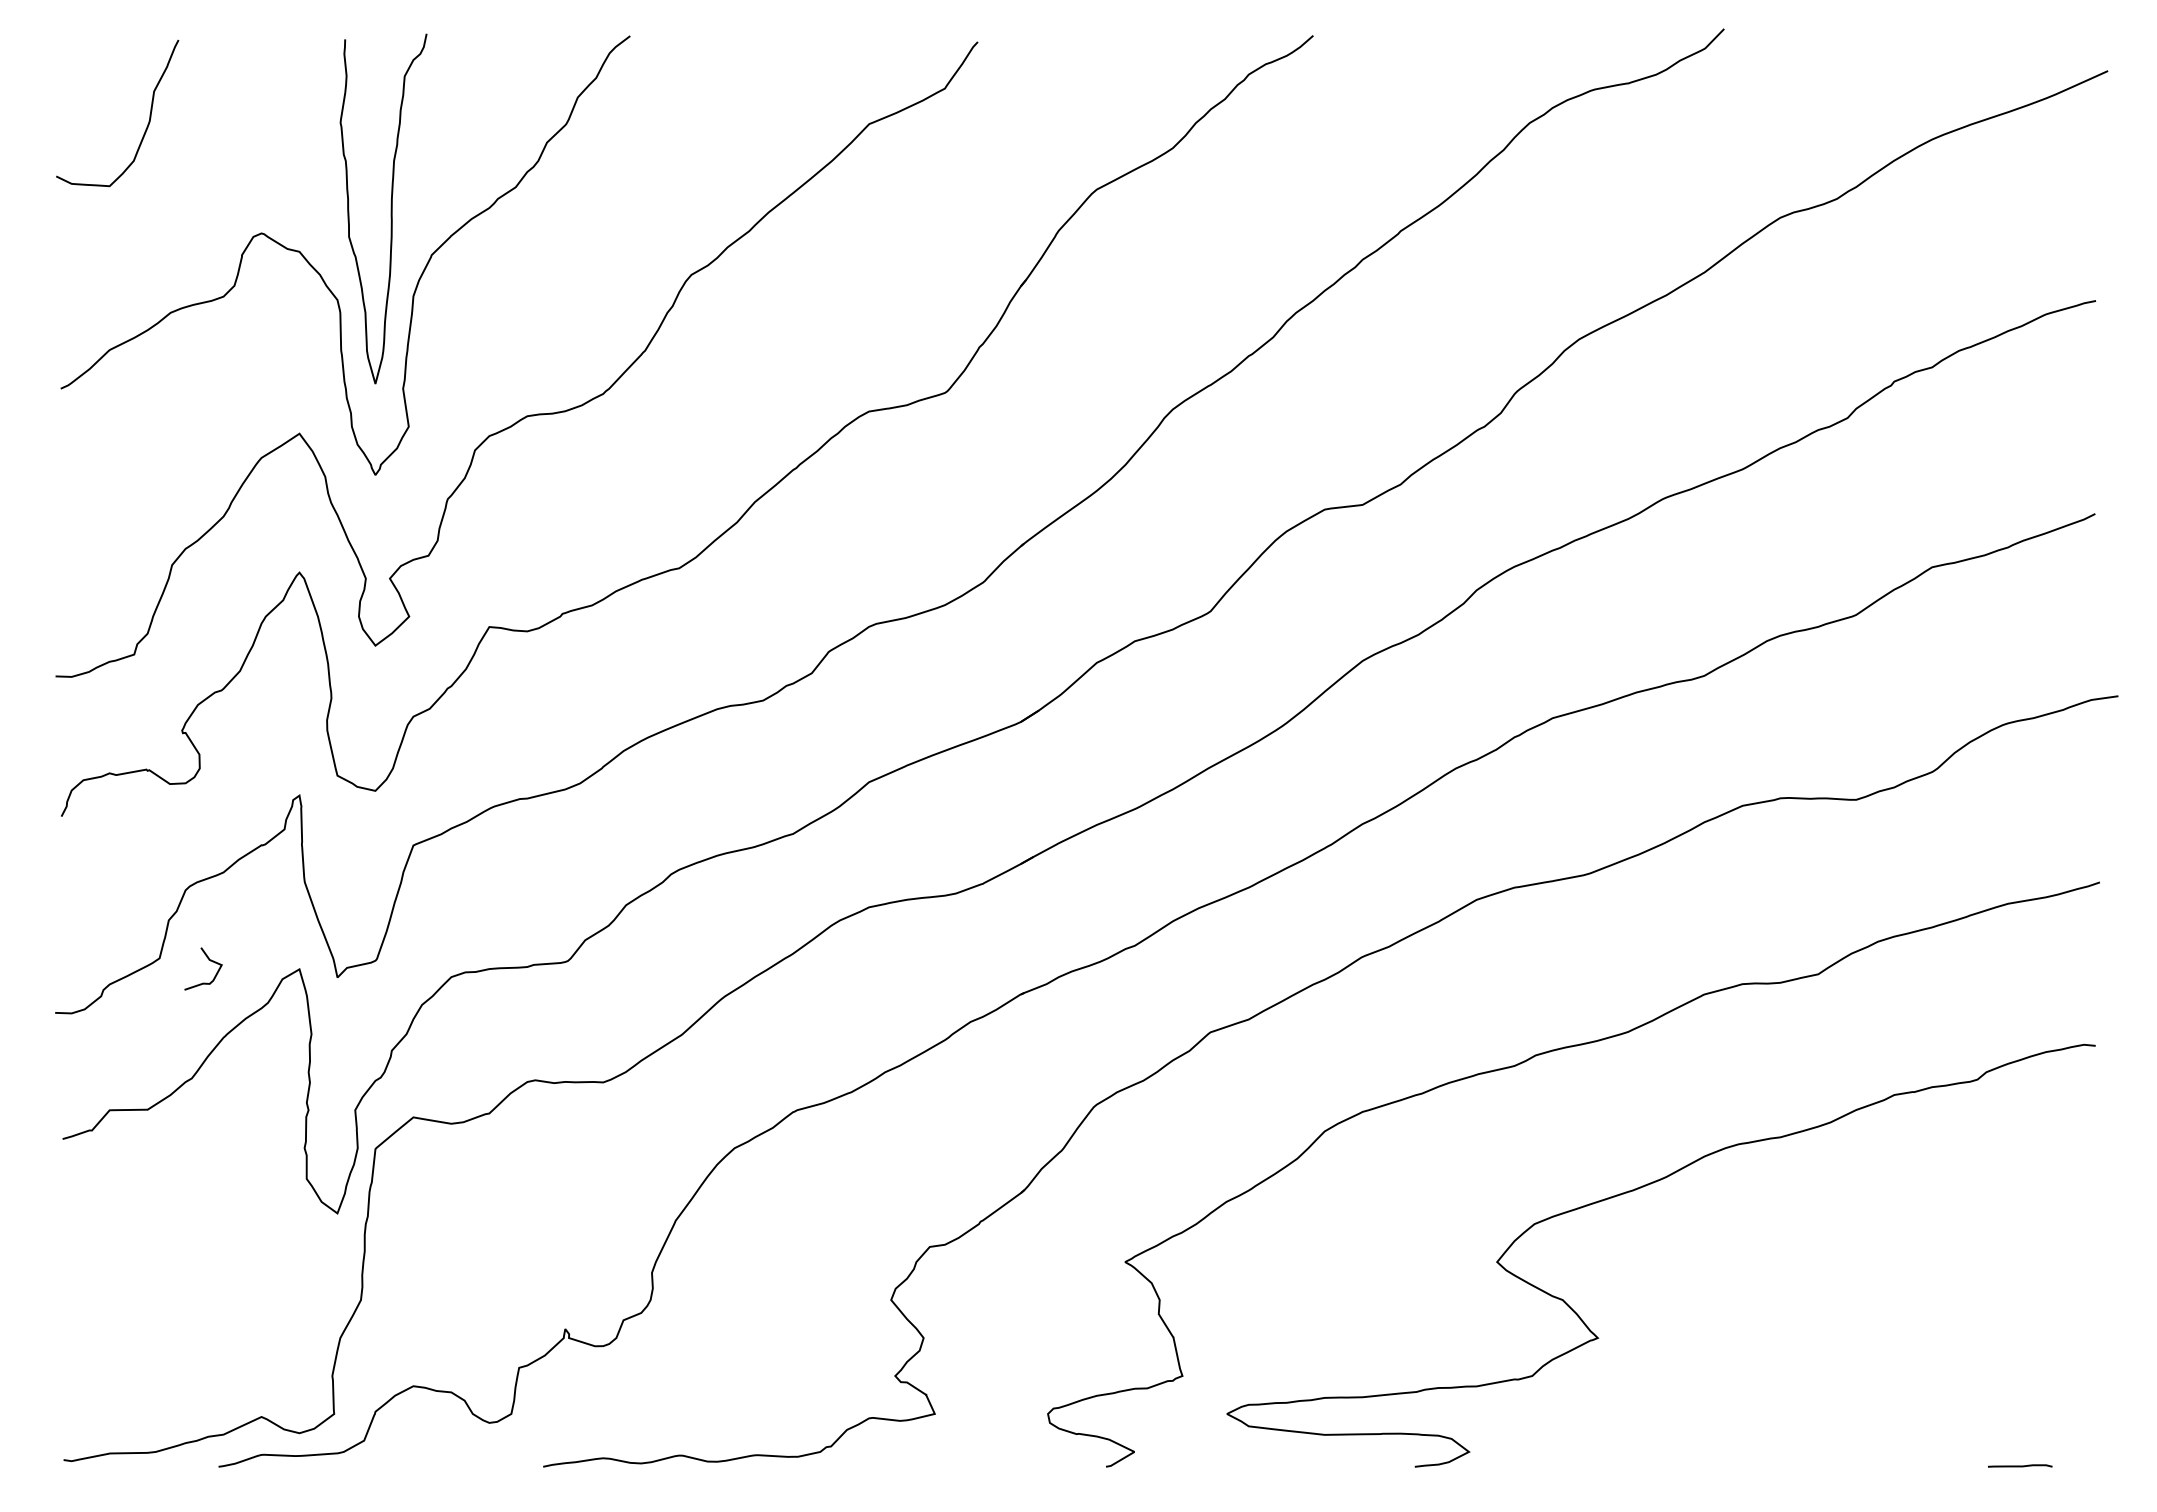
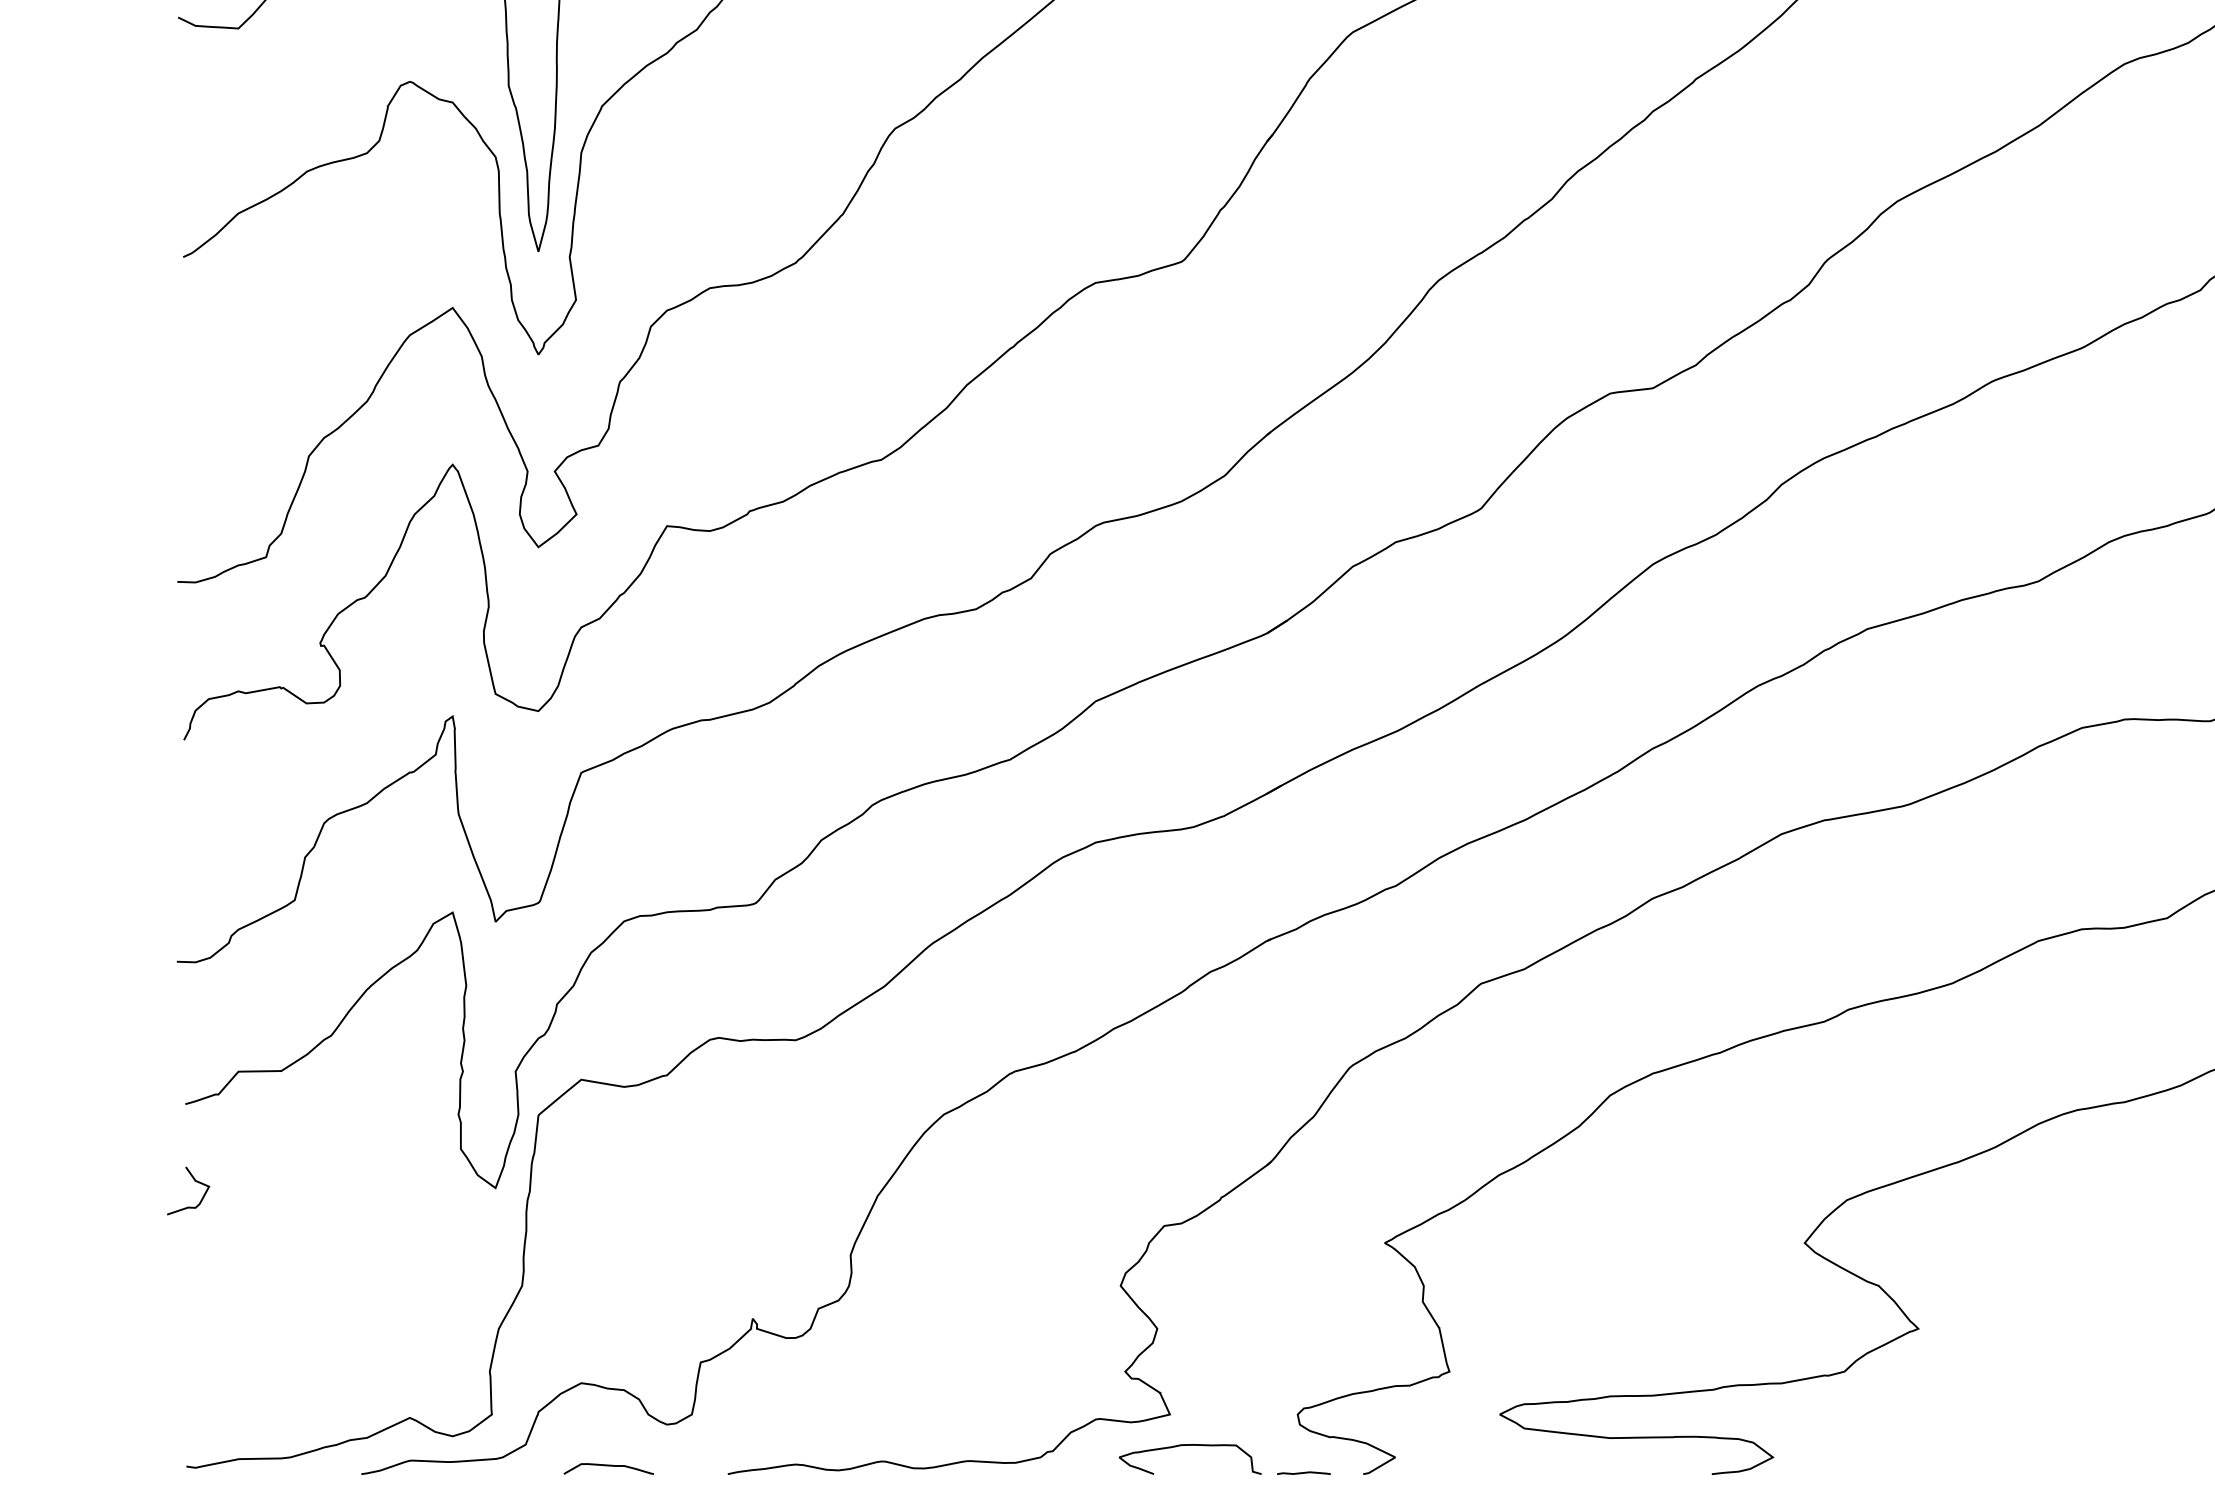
curve: (208, 960) -> (194, 1181), moved
curve: (952, 1441) -> (1189, 1445), added
curve: (438, 1460) -> (609, 1467), added
line: (1053, 1465) -> (1303, 1472), added

